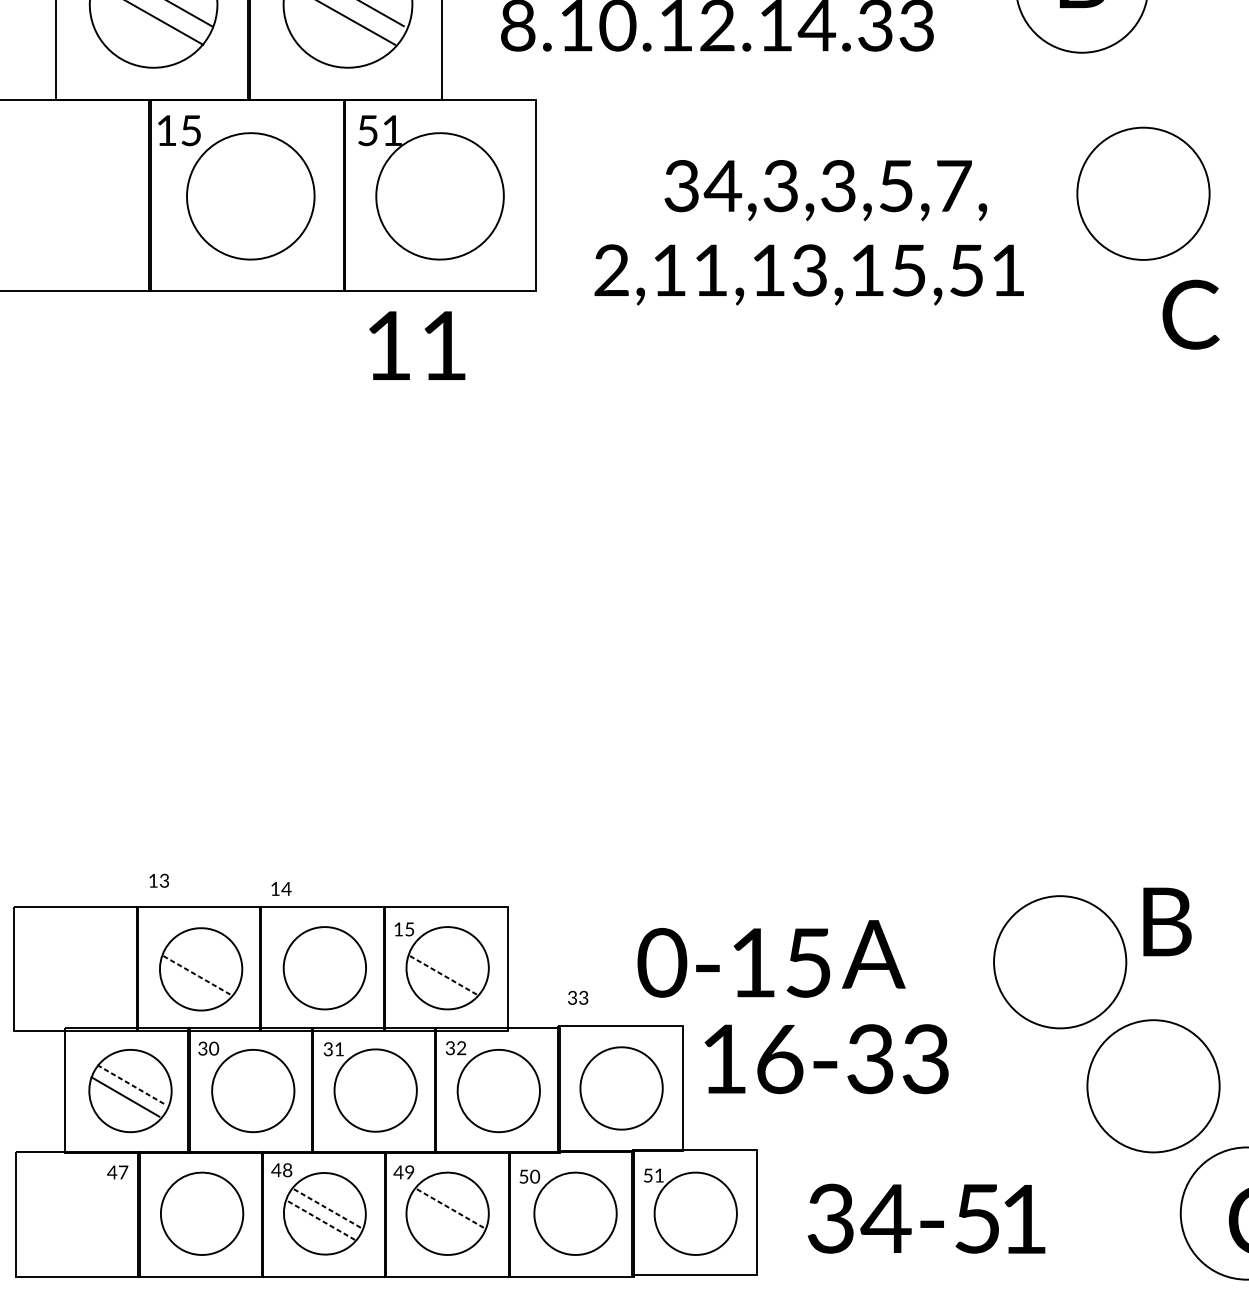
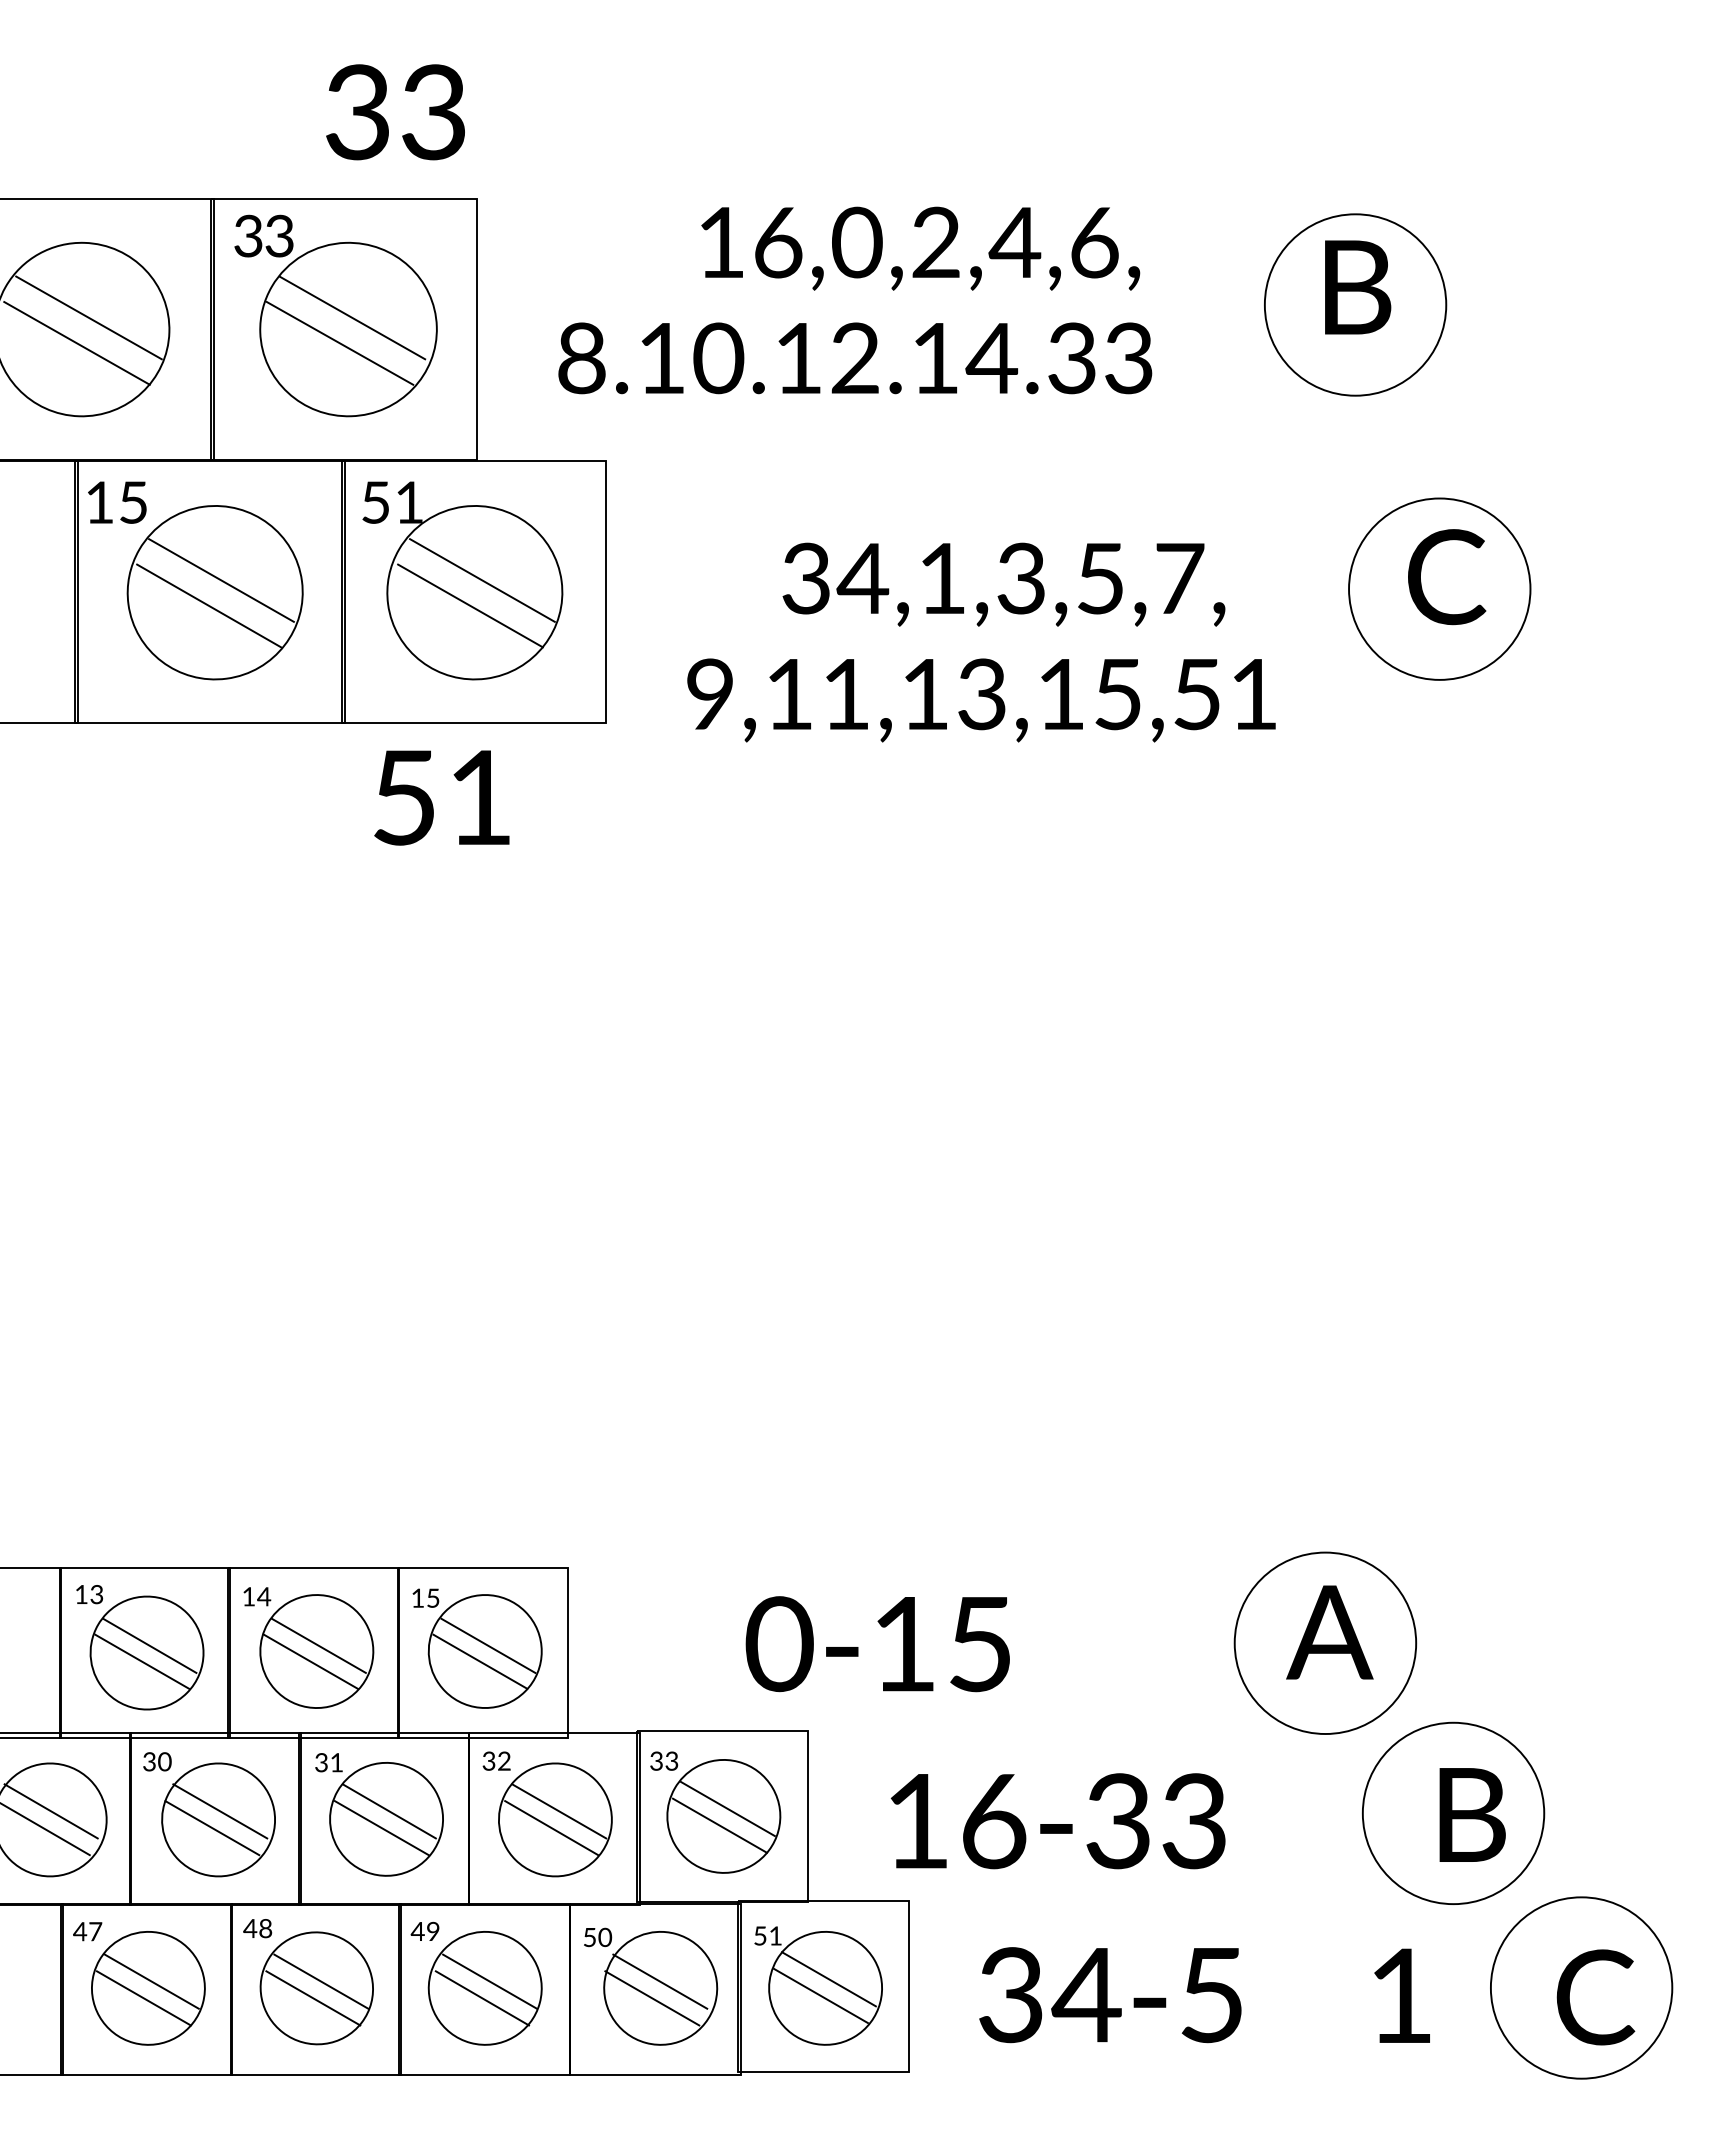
text: (780, 186) -> (941, 578), 34,3,3,5,7, -> 34,1,3,5,7,
line: (255, 187) -> (221, 580), added
line: (445, 187) -> (482, 580), added
line: (246, 205) -> (209, 605), added
line: (436, 205) -> (470, 605), added
text: (611, 269) -> (709, 693), 2,11,13,15,51 -> 9,11,13,15,51
text: (1191, 315) -> (1447, 577), moved
text: (388, 345) -> (403, 797), 11 -> 51
text: (159, 880) -> (89, 1594), moved
text: (281, 888) -> (257, 1596), moved
text: (1167, 921) -> (1472, 1814), moved
text: (873, 954) -> (1329, 1632), moved
line: (202, 963) -> (149, 1645), added
line: (326, 963) -> (318, 1645), added
line: (450, 963) -> (488, 1645), added
line: (320, 975) -> (310, 1661), added
line: (197, 976) -> (142, 1662), dashed -> solid
line: (444, 976) -> (480, 1662), dashed -> solid
text: (578, 997) -> (664, 1760), moved
text: (826, 1059) -> (1057, 1821), moved
line: (624, 1082) -> (727, 1808), added
line: (131, 1084) -> (51, 1811), dashed -> solid
line: (254, 1084) -> (220, 1811), added
line: (377, 1084) -> (388, 1811), added
line: (501, 1084) -> (559, 1811), added
line: (618, 1095) -> (719, 1825), added
line: (248, 1097) -> (212, 1828), added
line: (372, 1097) -> (381, 1828), added
line: (495, 1097) -> (551, 1828), added
text: (117, 1172) -> (87, 1931), moved
line: (697, 1207) -> (828, 1979), added
line: (204, 1208) -> (151, 1981), added
line: (328, 1208) -> (321, 1981), dashed -> solid
line: (451, 1208) -> (490, 1981), dashed -> solid
line: (575, 1208) -> (660, 1981), added
line: (692, 1219) -> (820, 1995), added
text: (1024, 1219) -> (1401, 1995), moved
line: (198, 1221) -> (143, 1998), added
line: (322, 1221) -> (313, 1998), dashed -> solid
line: (445, 1221) -> (482, 1998), added
line: (569, 1221) -> (652, 1998), added

